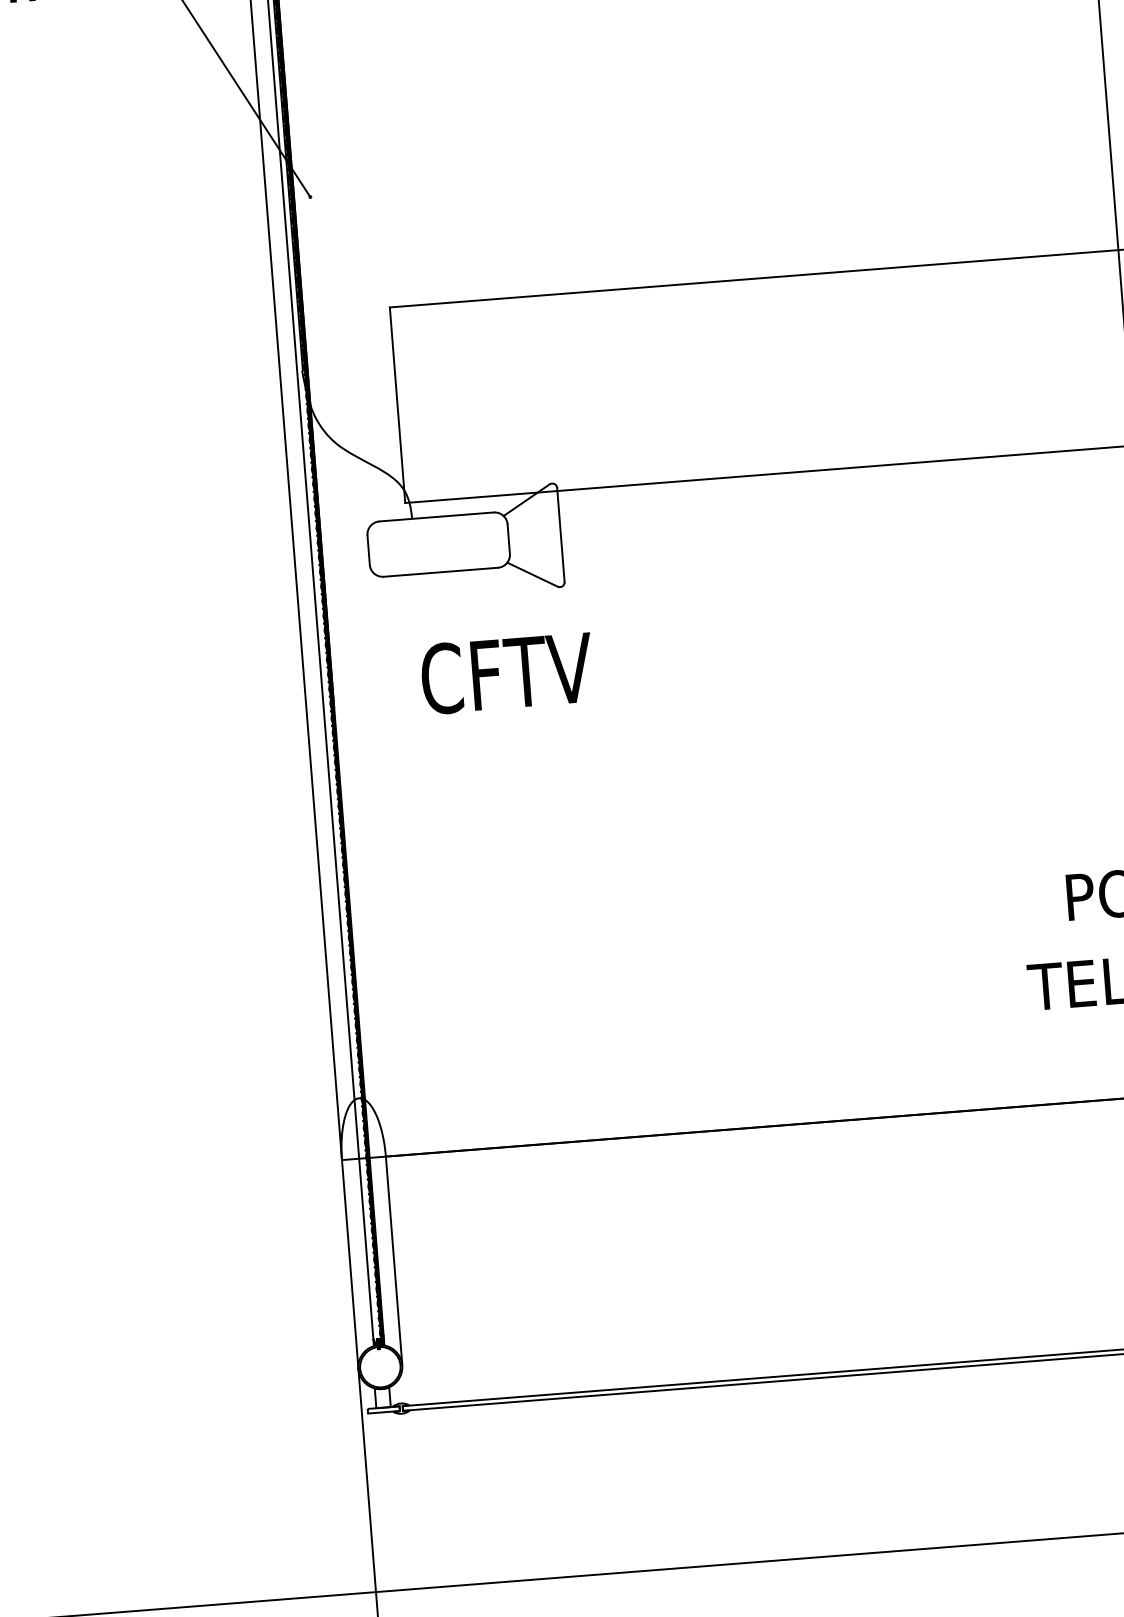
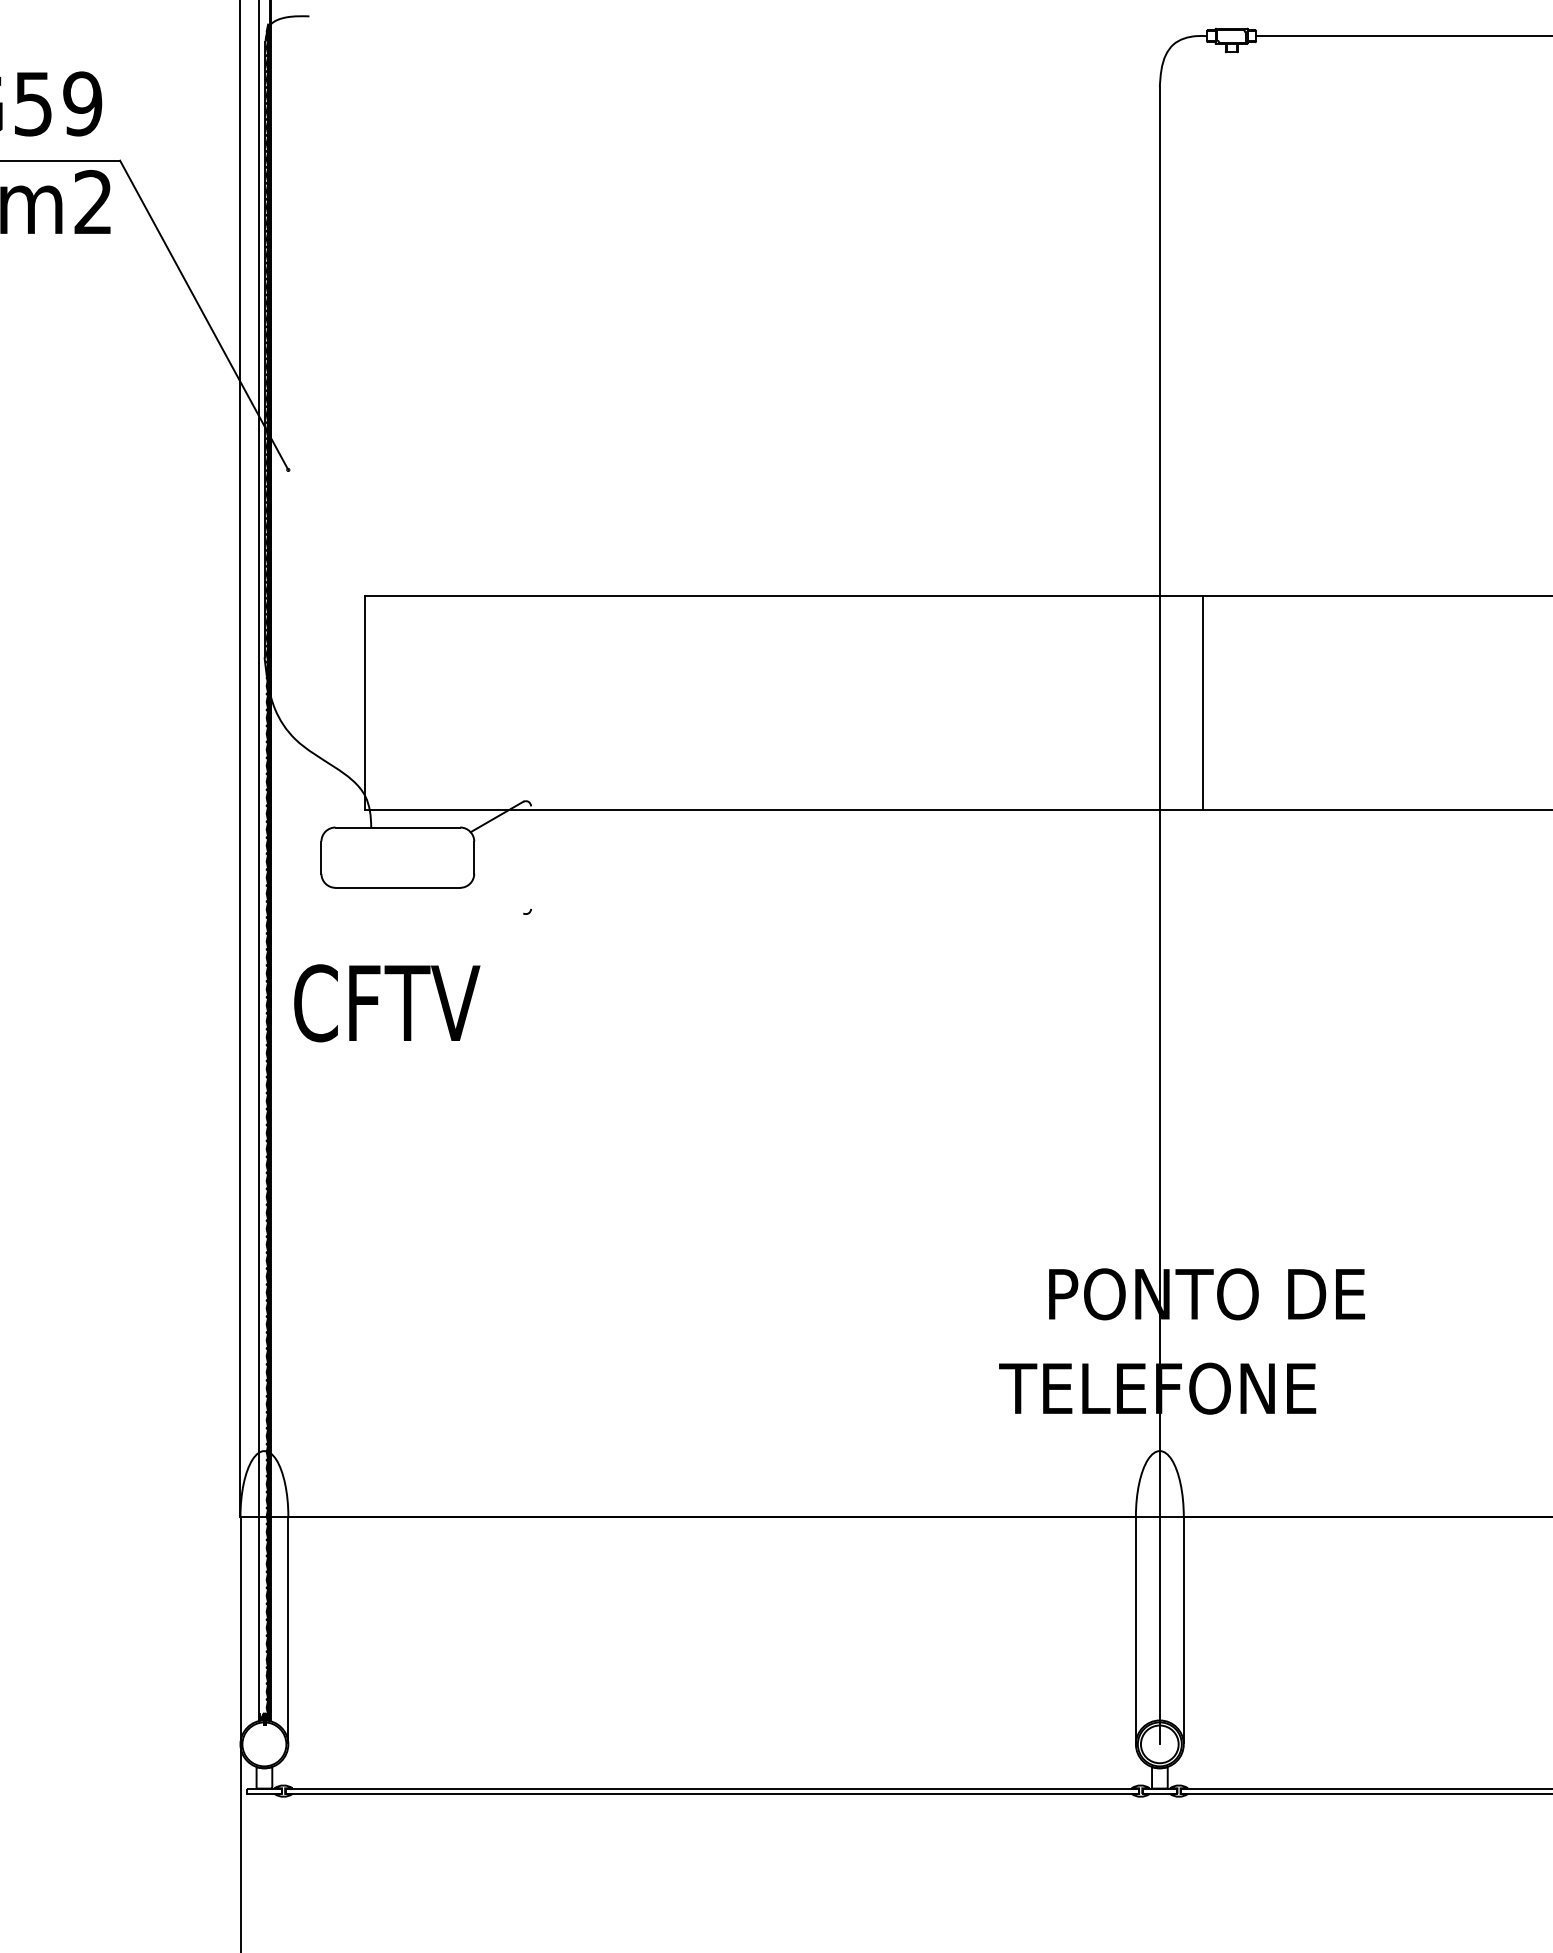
line: (561, 534) -> (531, 857), removed
line: (532, 574) -> (496, 898), removed
text: (507, 673) -> (387, 1003), moved

